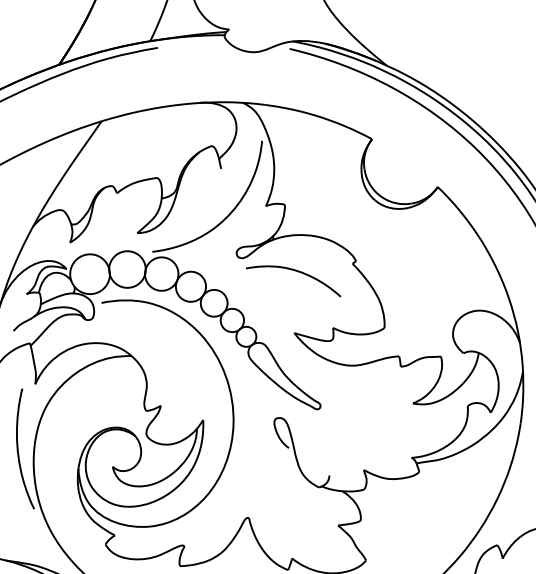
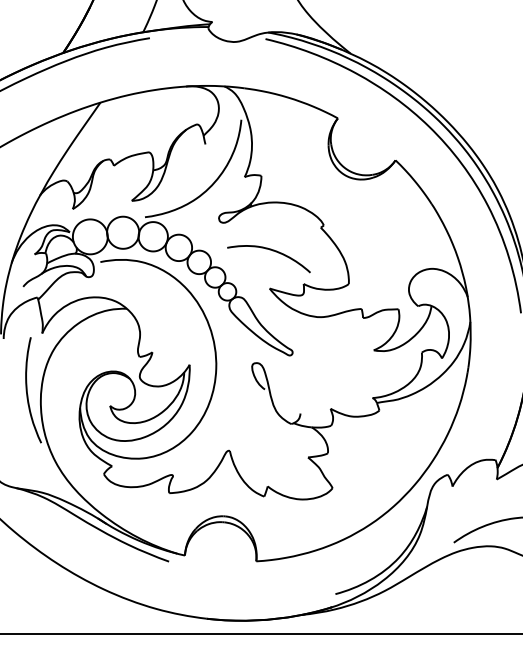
curve: (297, 272) -> (272, 251), moved

